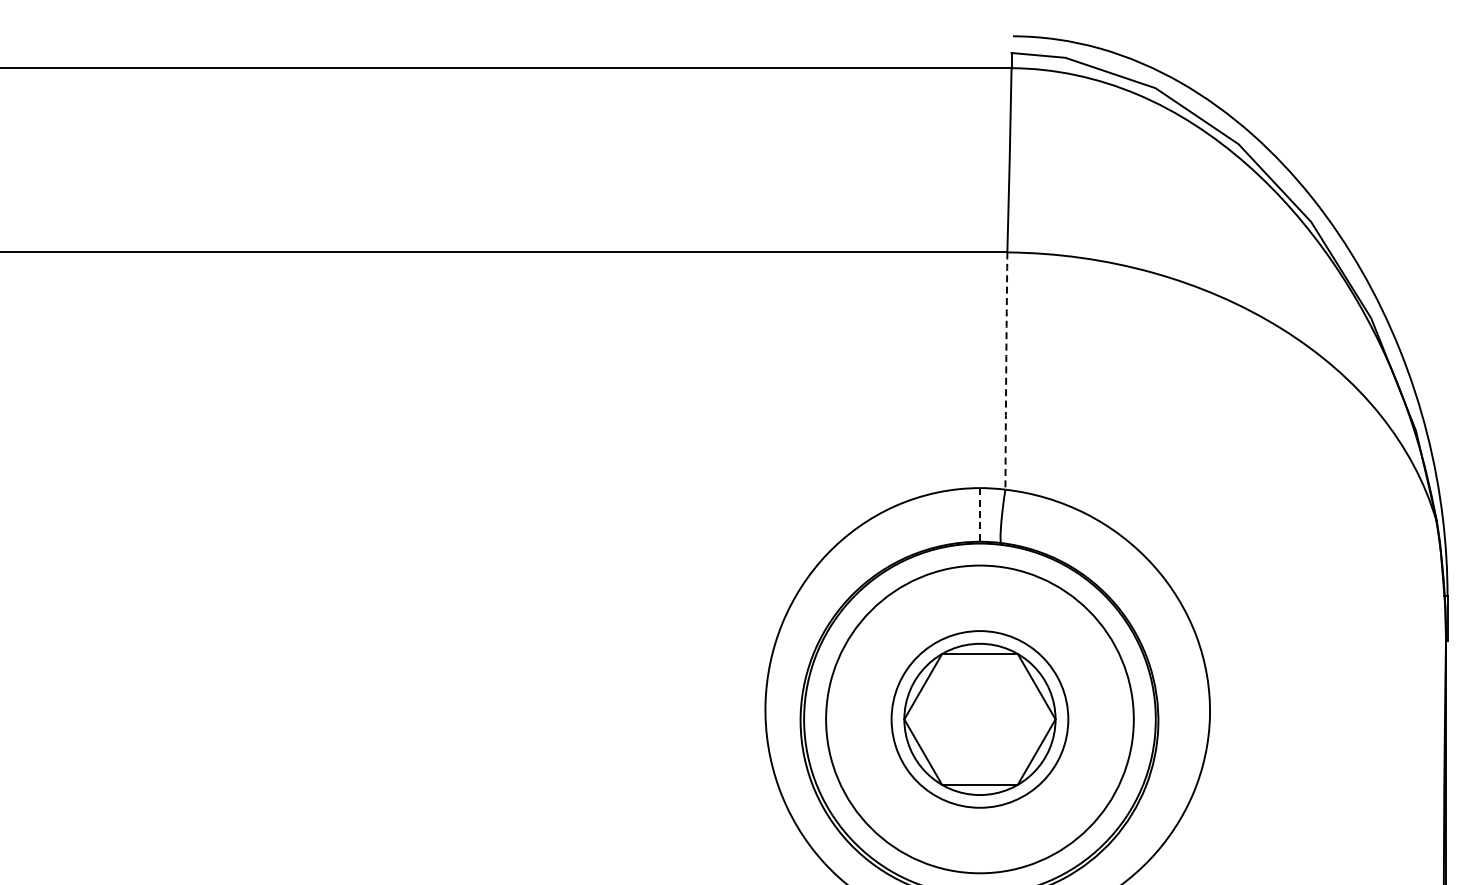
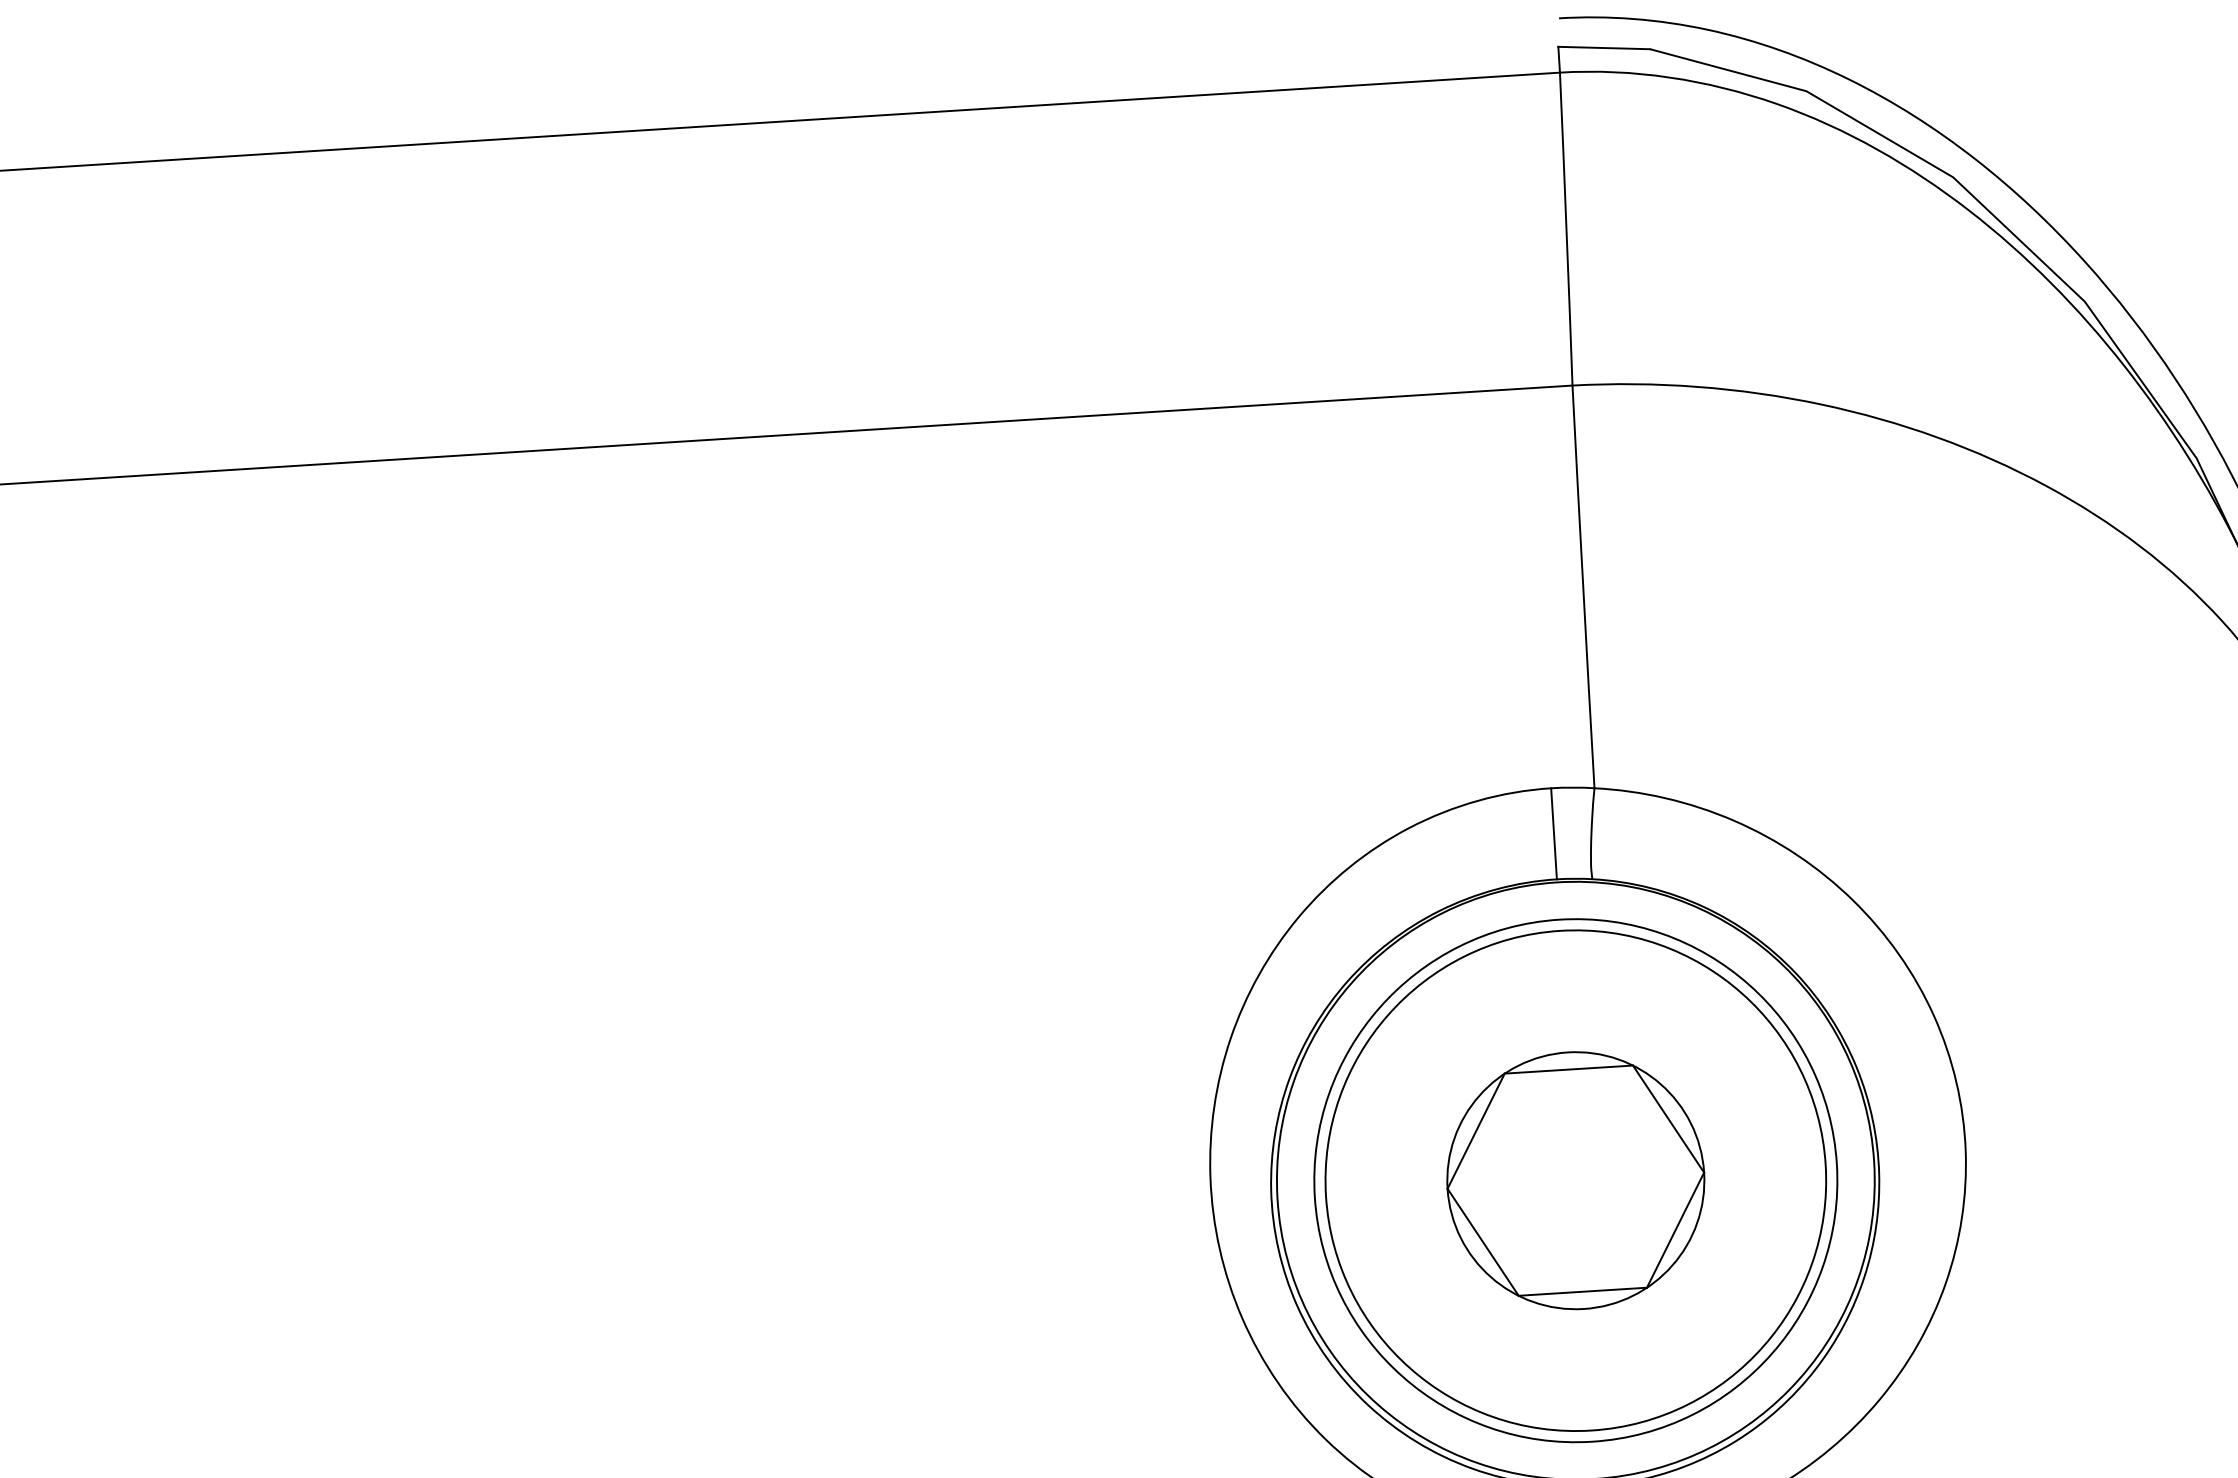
arc: (1006, 371) -> (1583, 587), dashed -> solid
line: (979, 514) -> (1553, 833), dashed -> solid
circle: (979, 719) -> (1575, 1180), size x1.67

